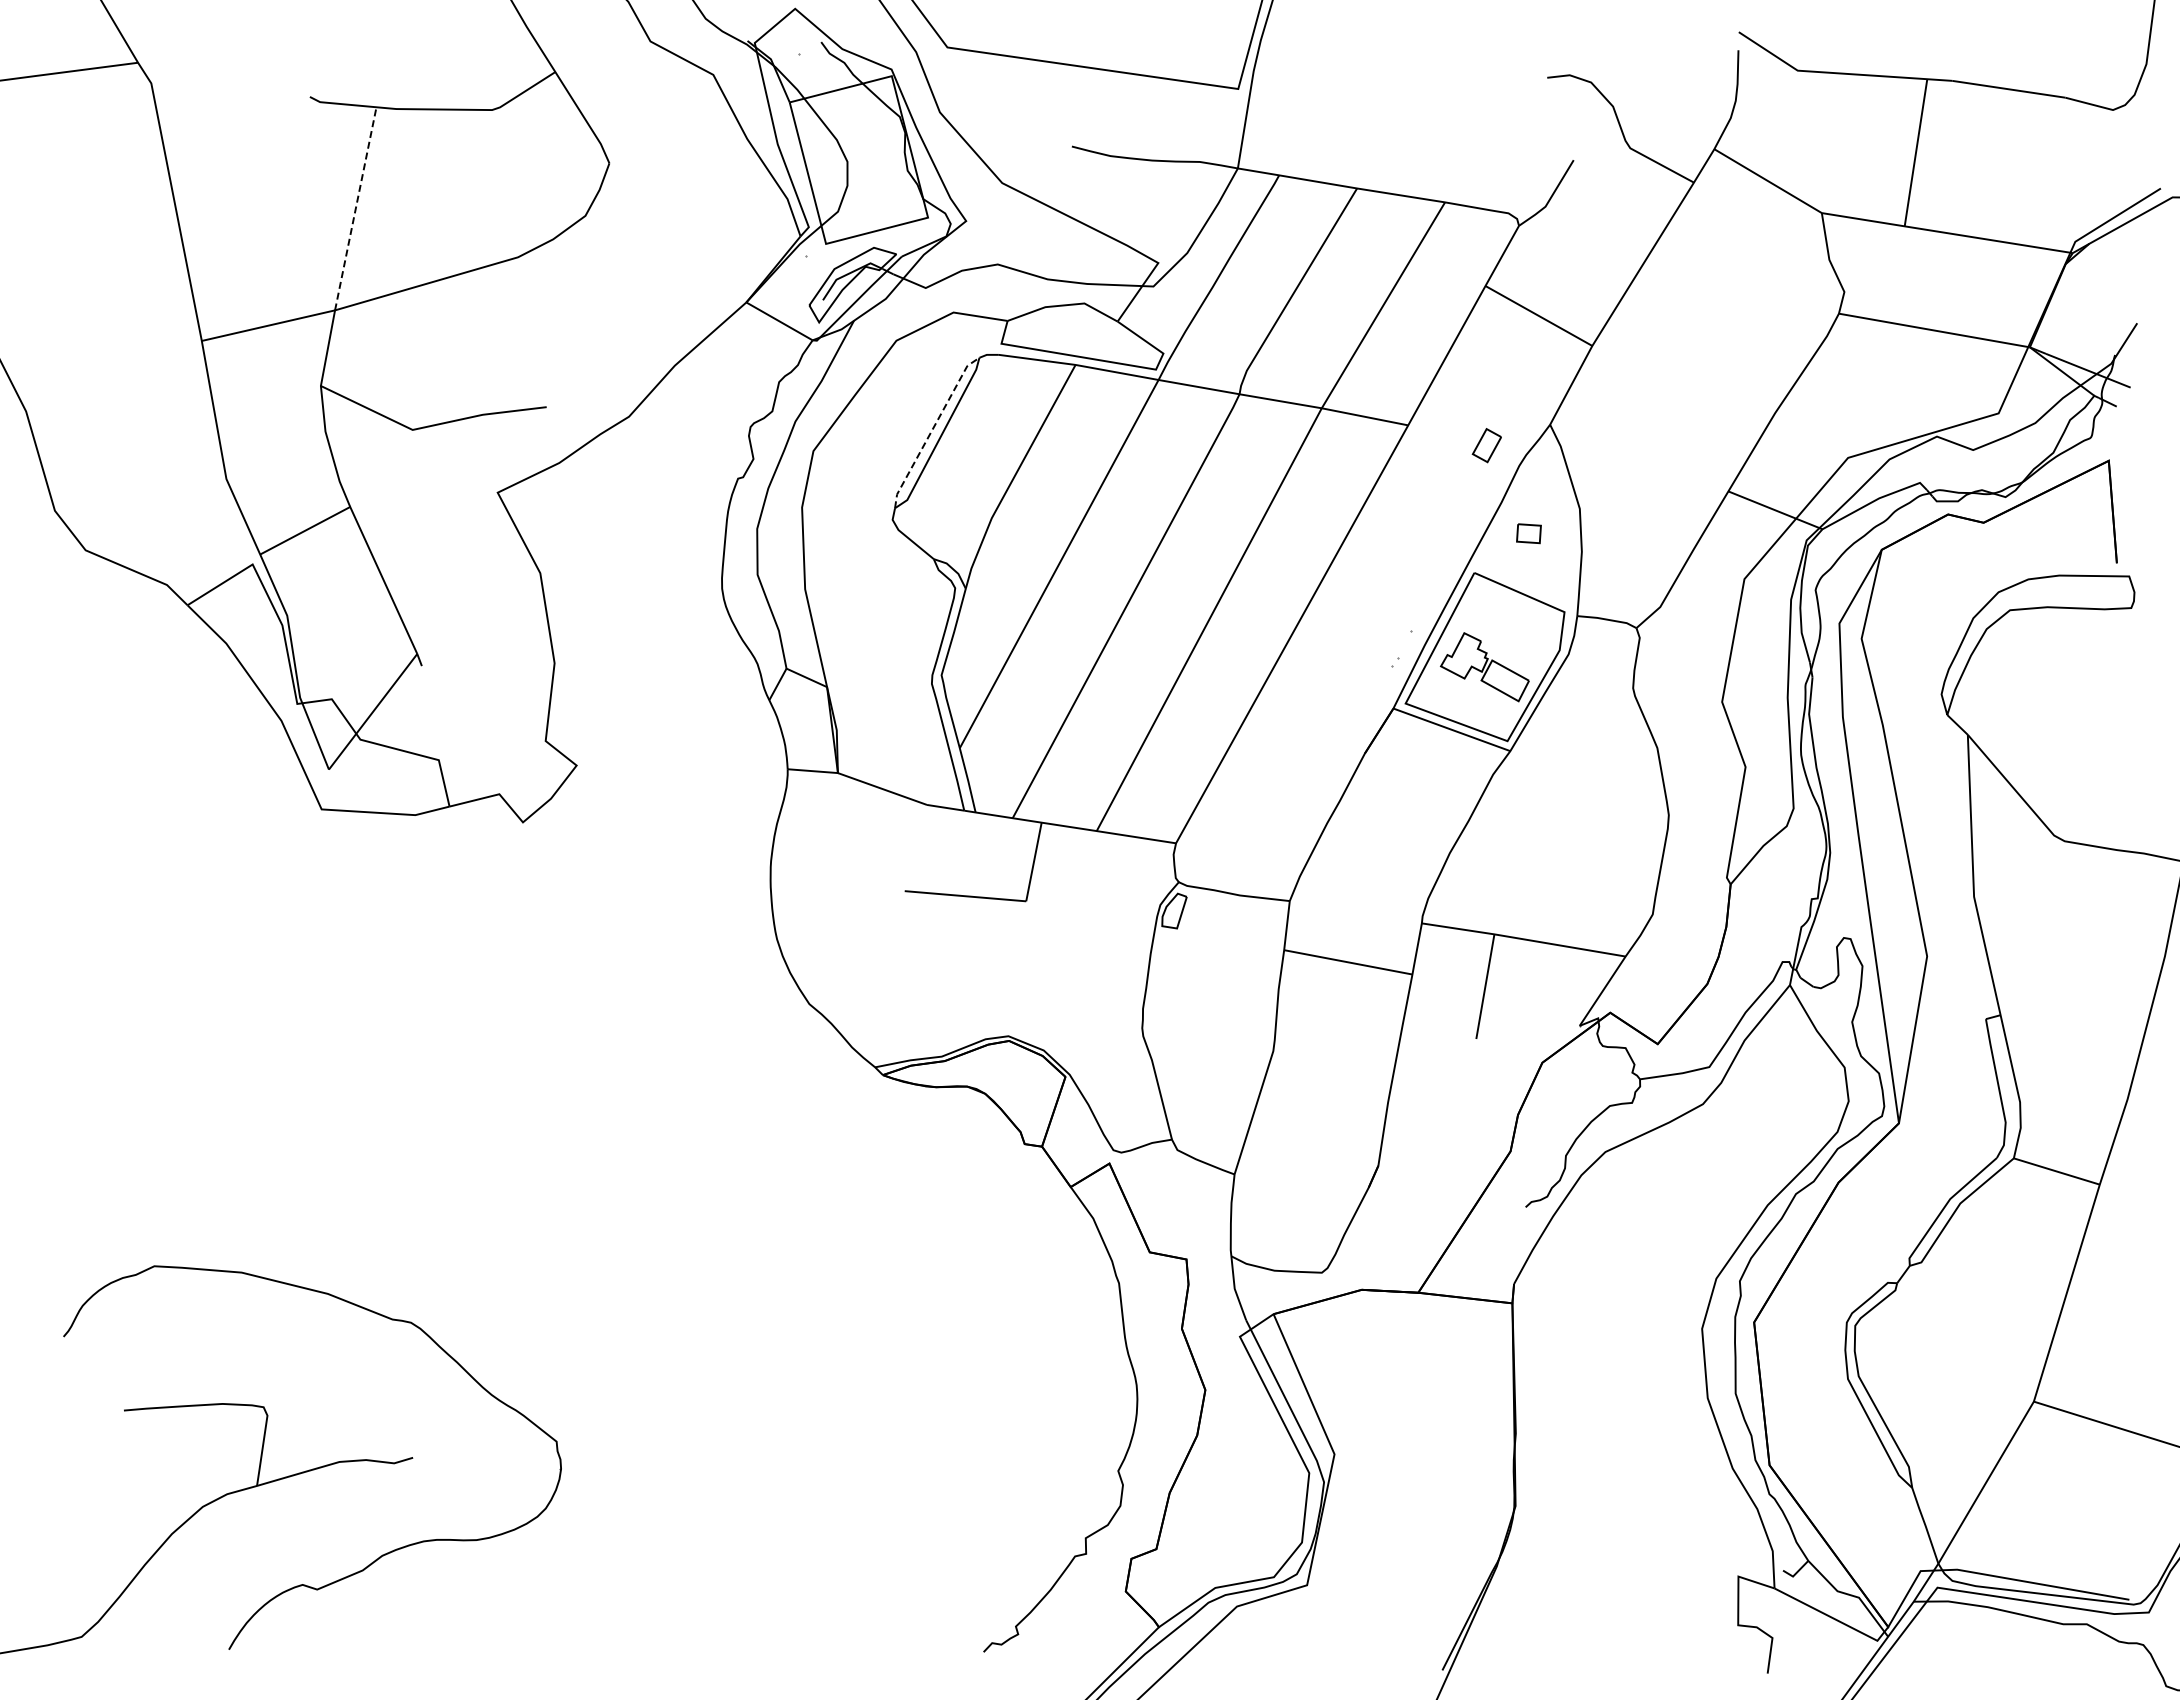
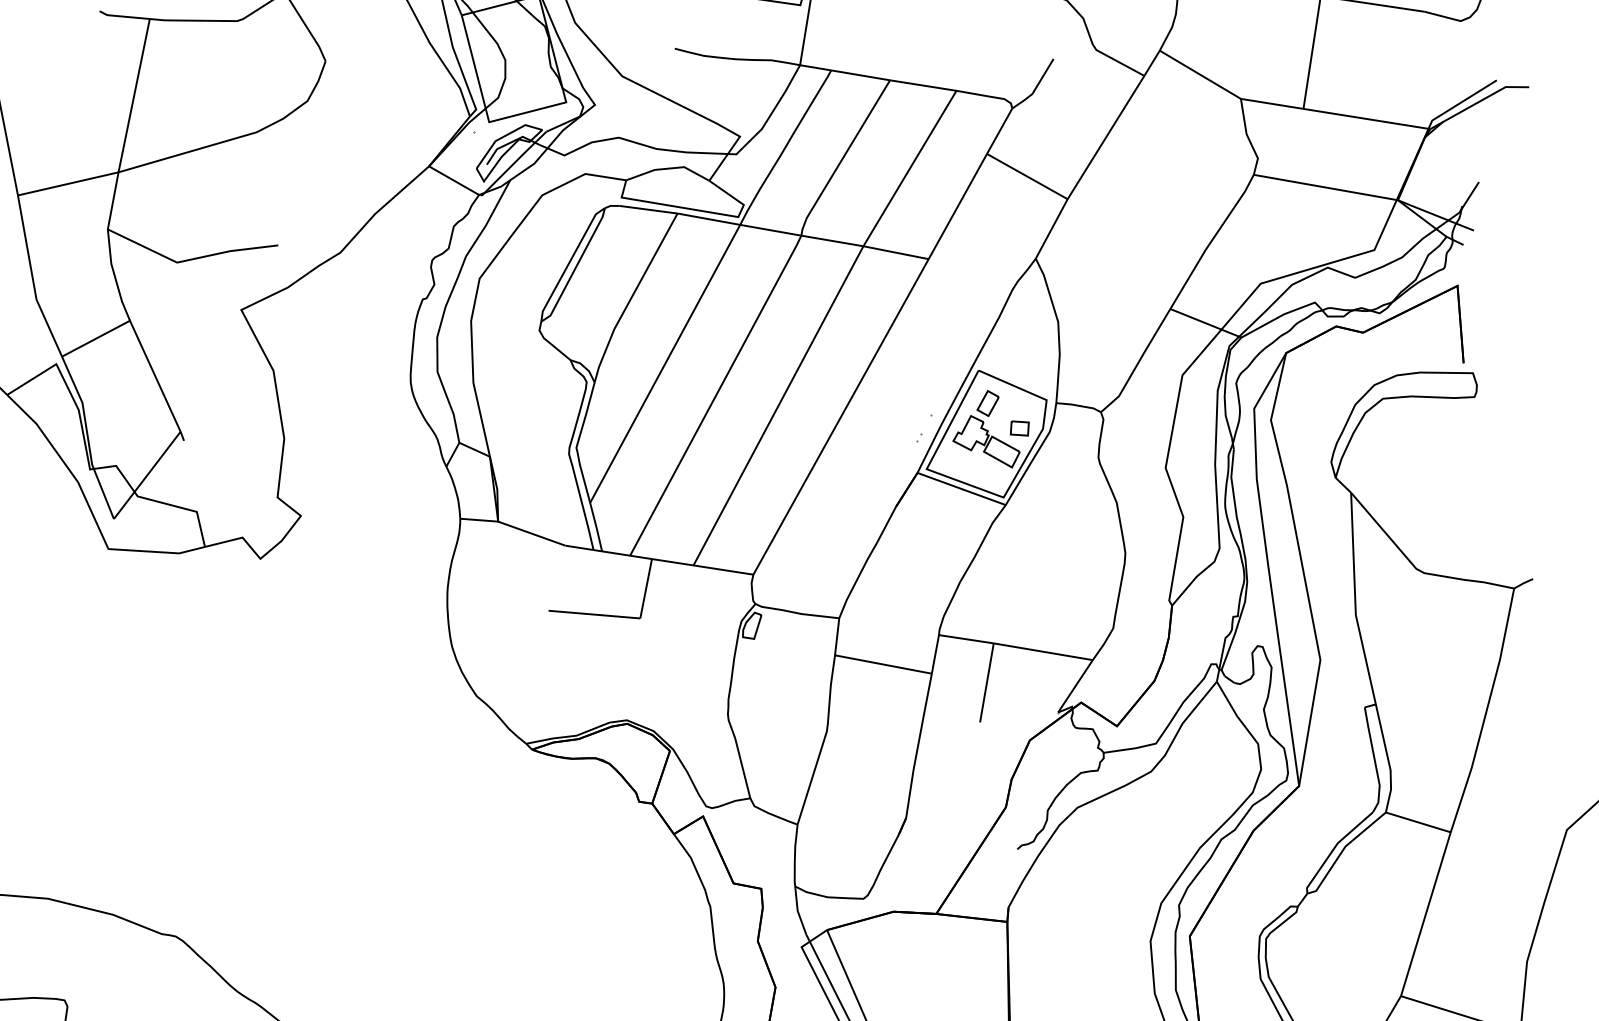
line: (355, 208) -> (133, 95), dashed -> solid
line: (932, 429) -> (569, 262), dashed -> solid
part: (1486, 445) -> (987, 403), moved
part: (1528, 533) -> (1019, 428), moved

